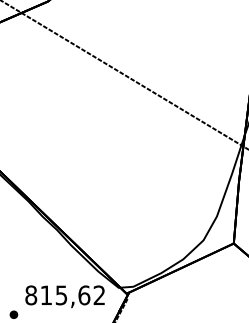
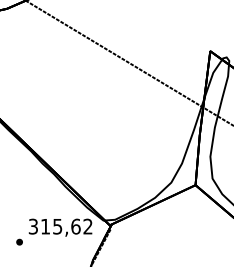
text: (31, 295) -> (33, 226), 815,62 -> 315,62

